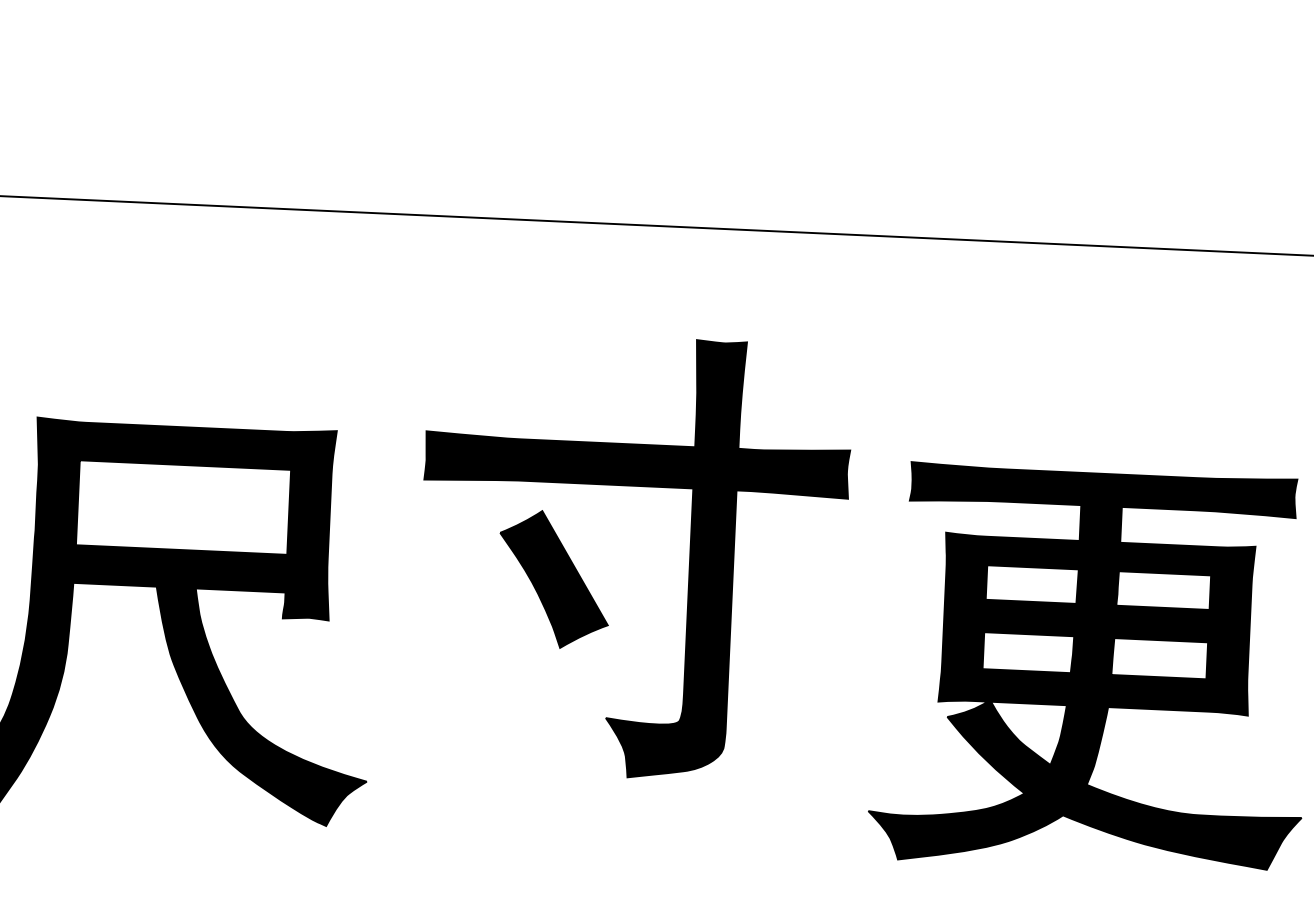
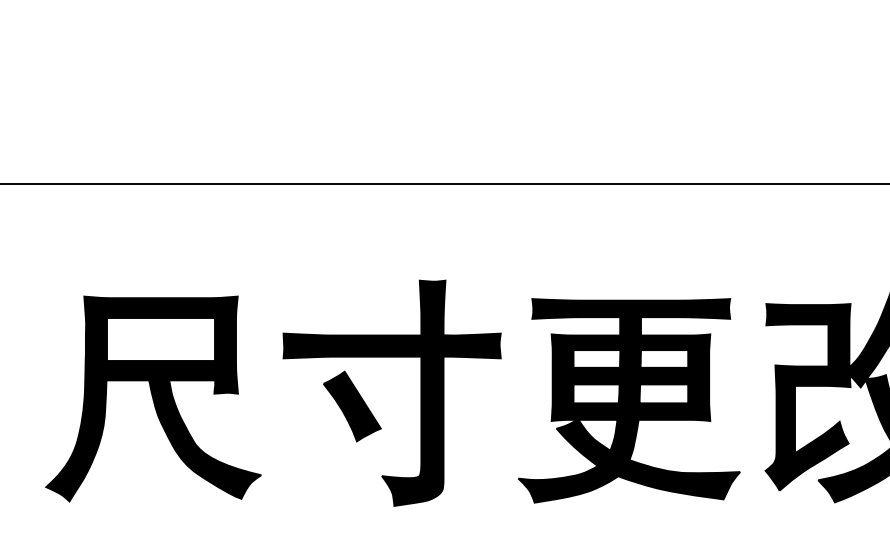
part: (587, 584) -> (369, 408), moved

